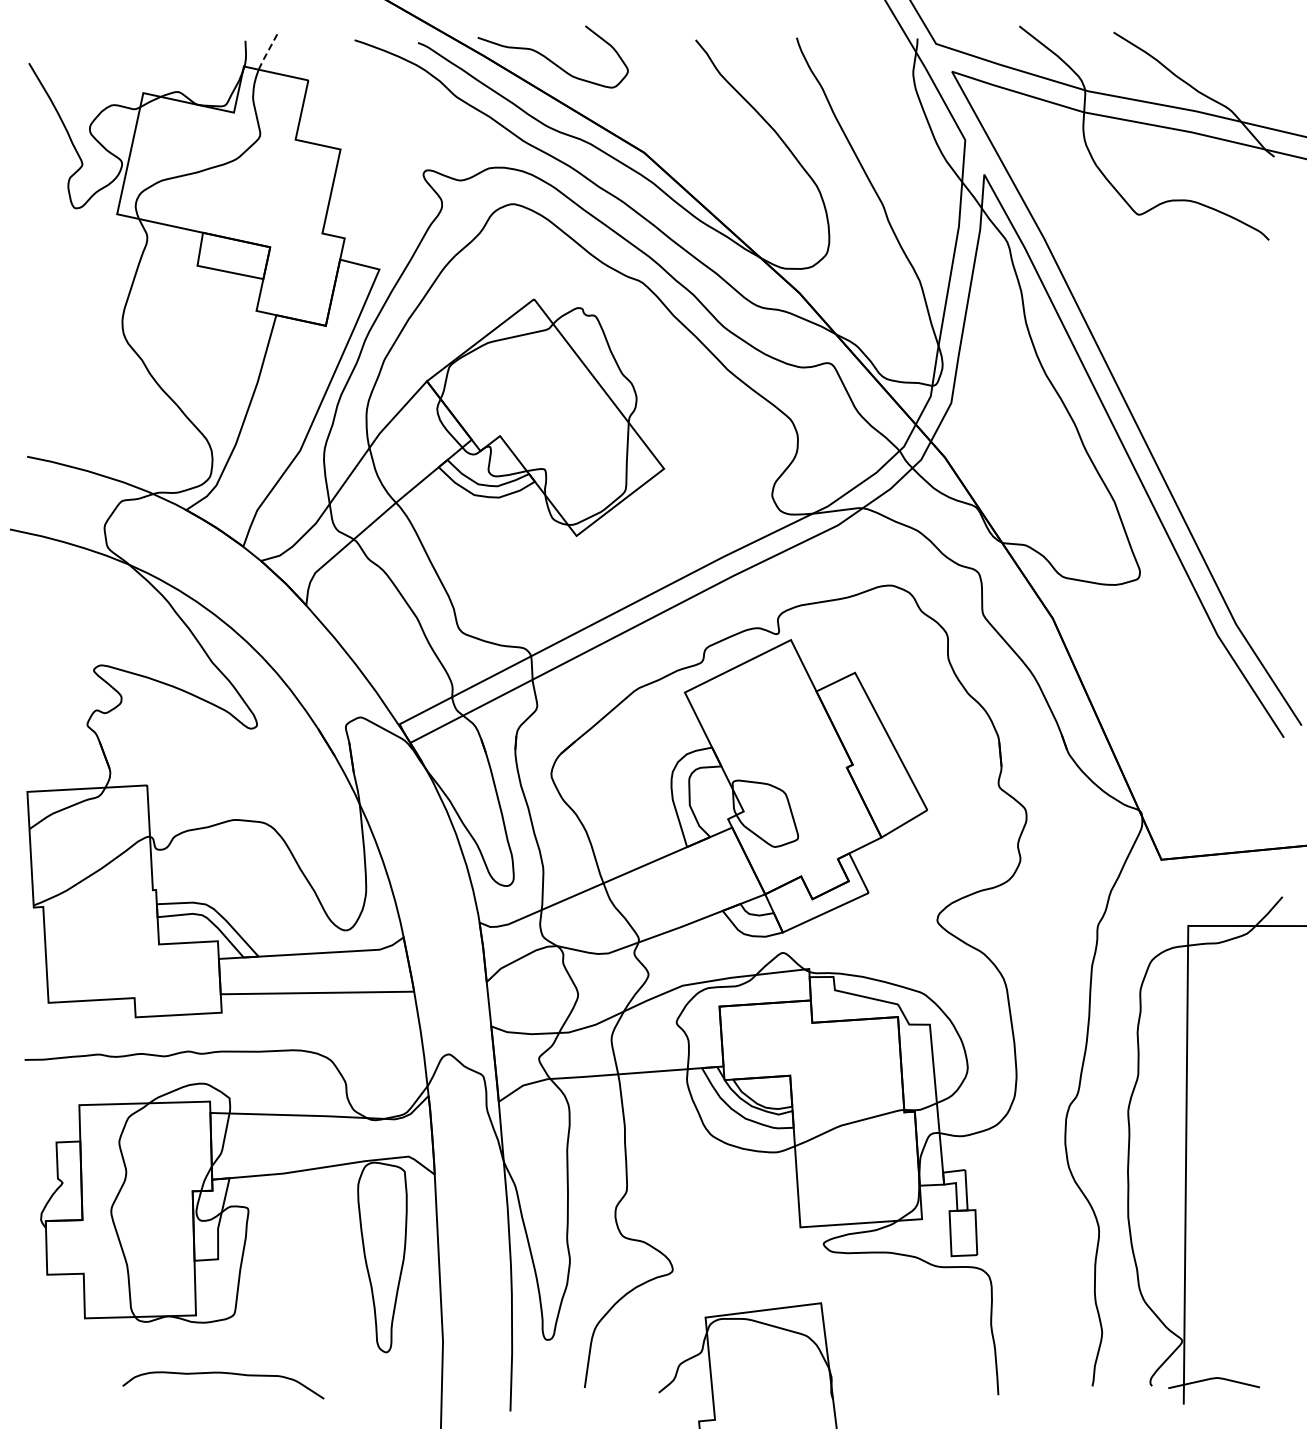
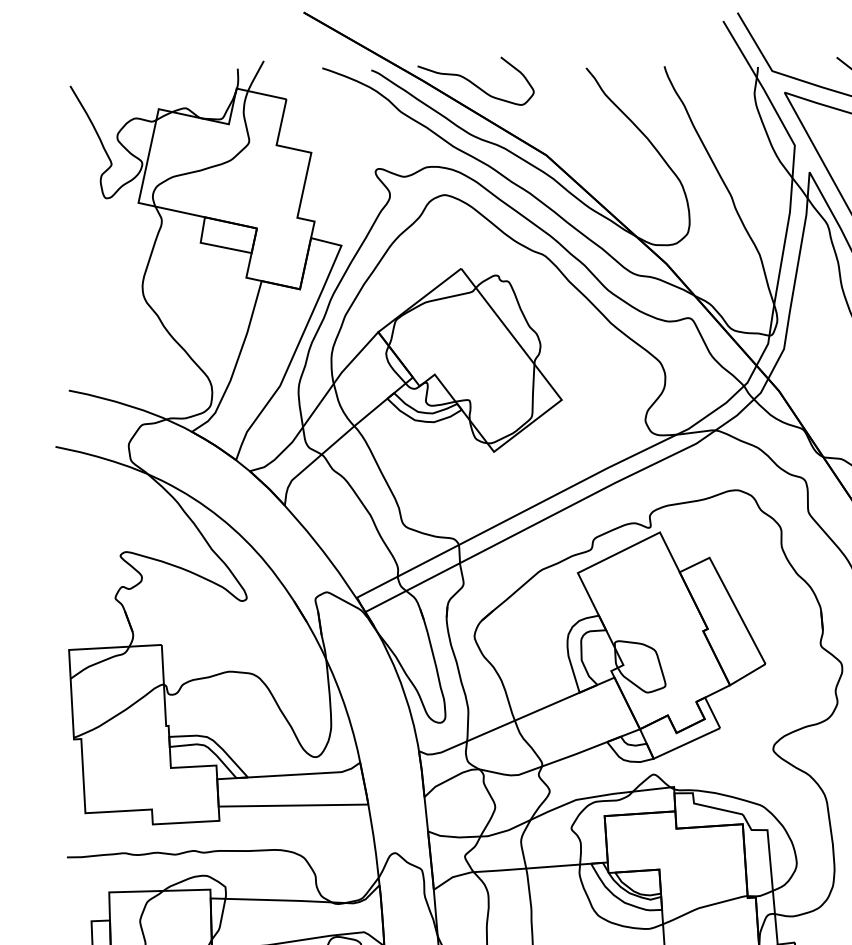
line: (268, 50) -> (255, 76), dashed -> solid

